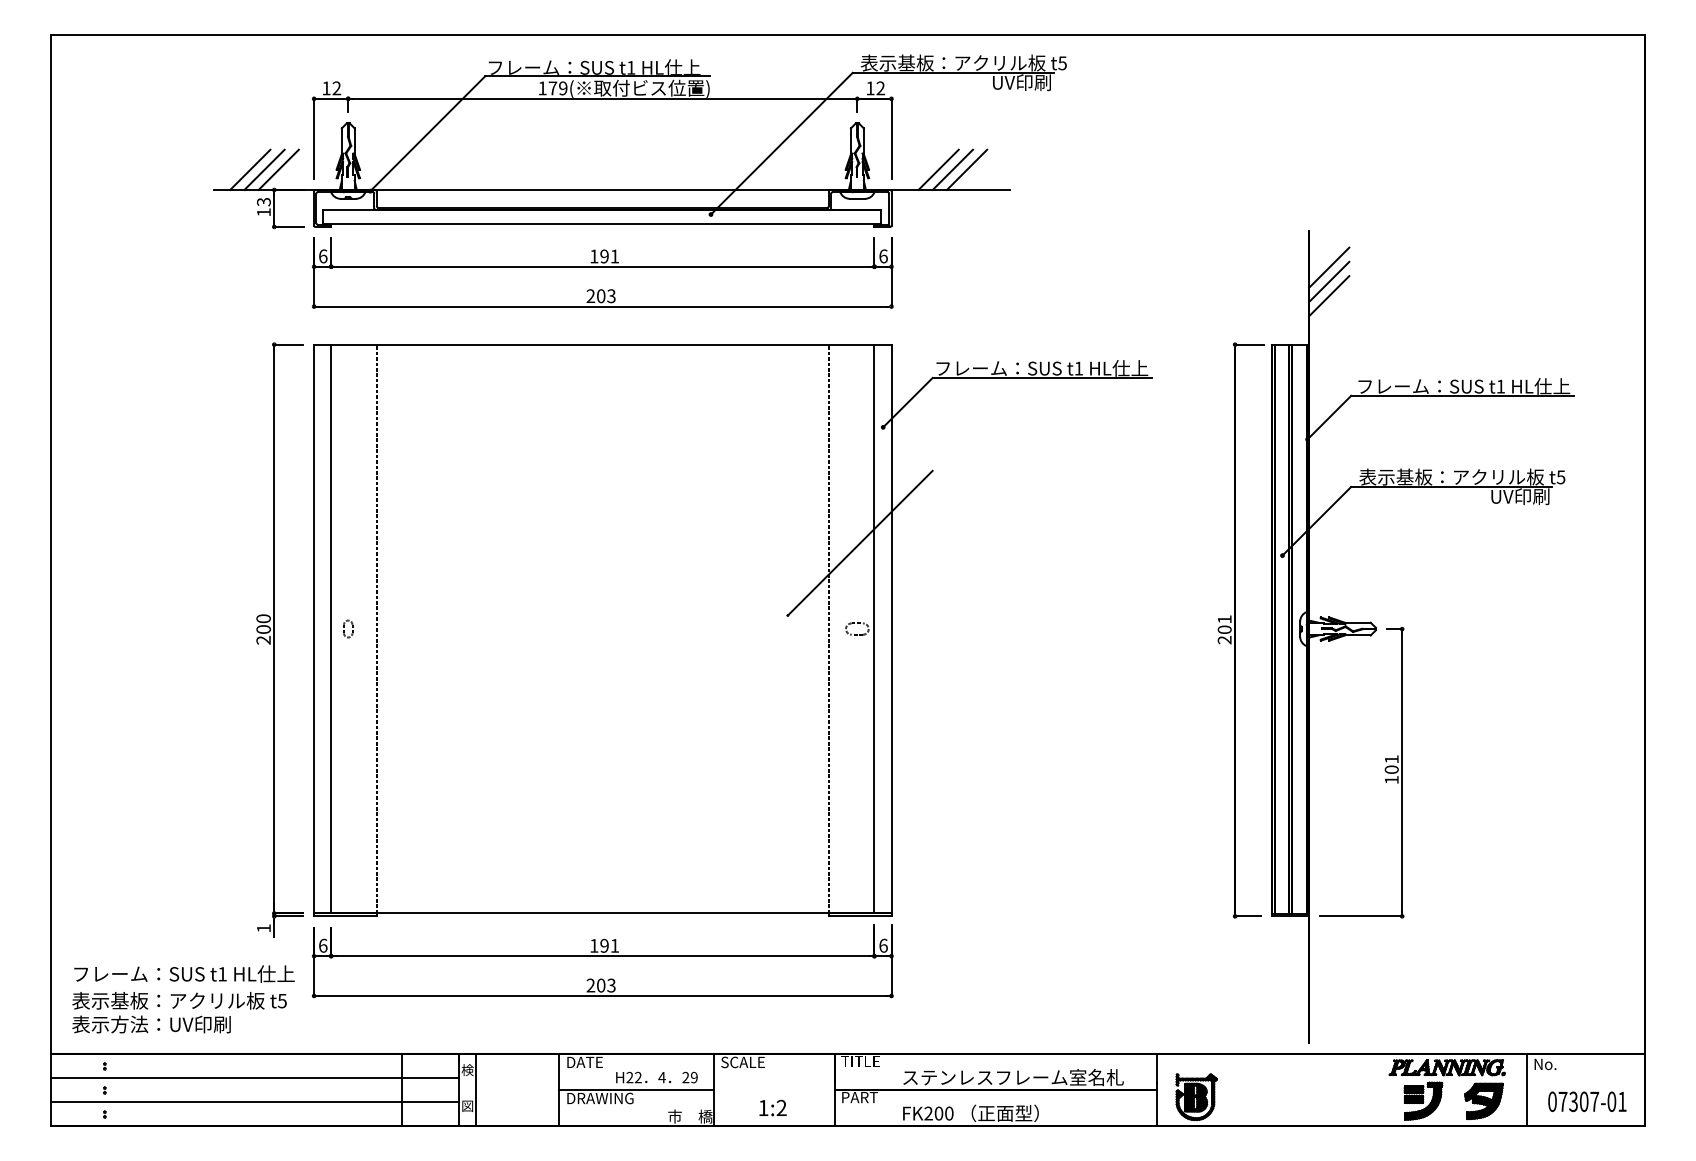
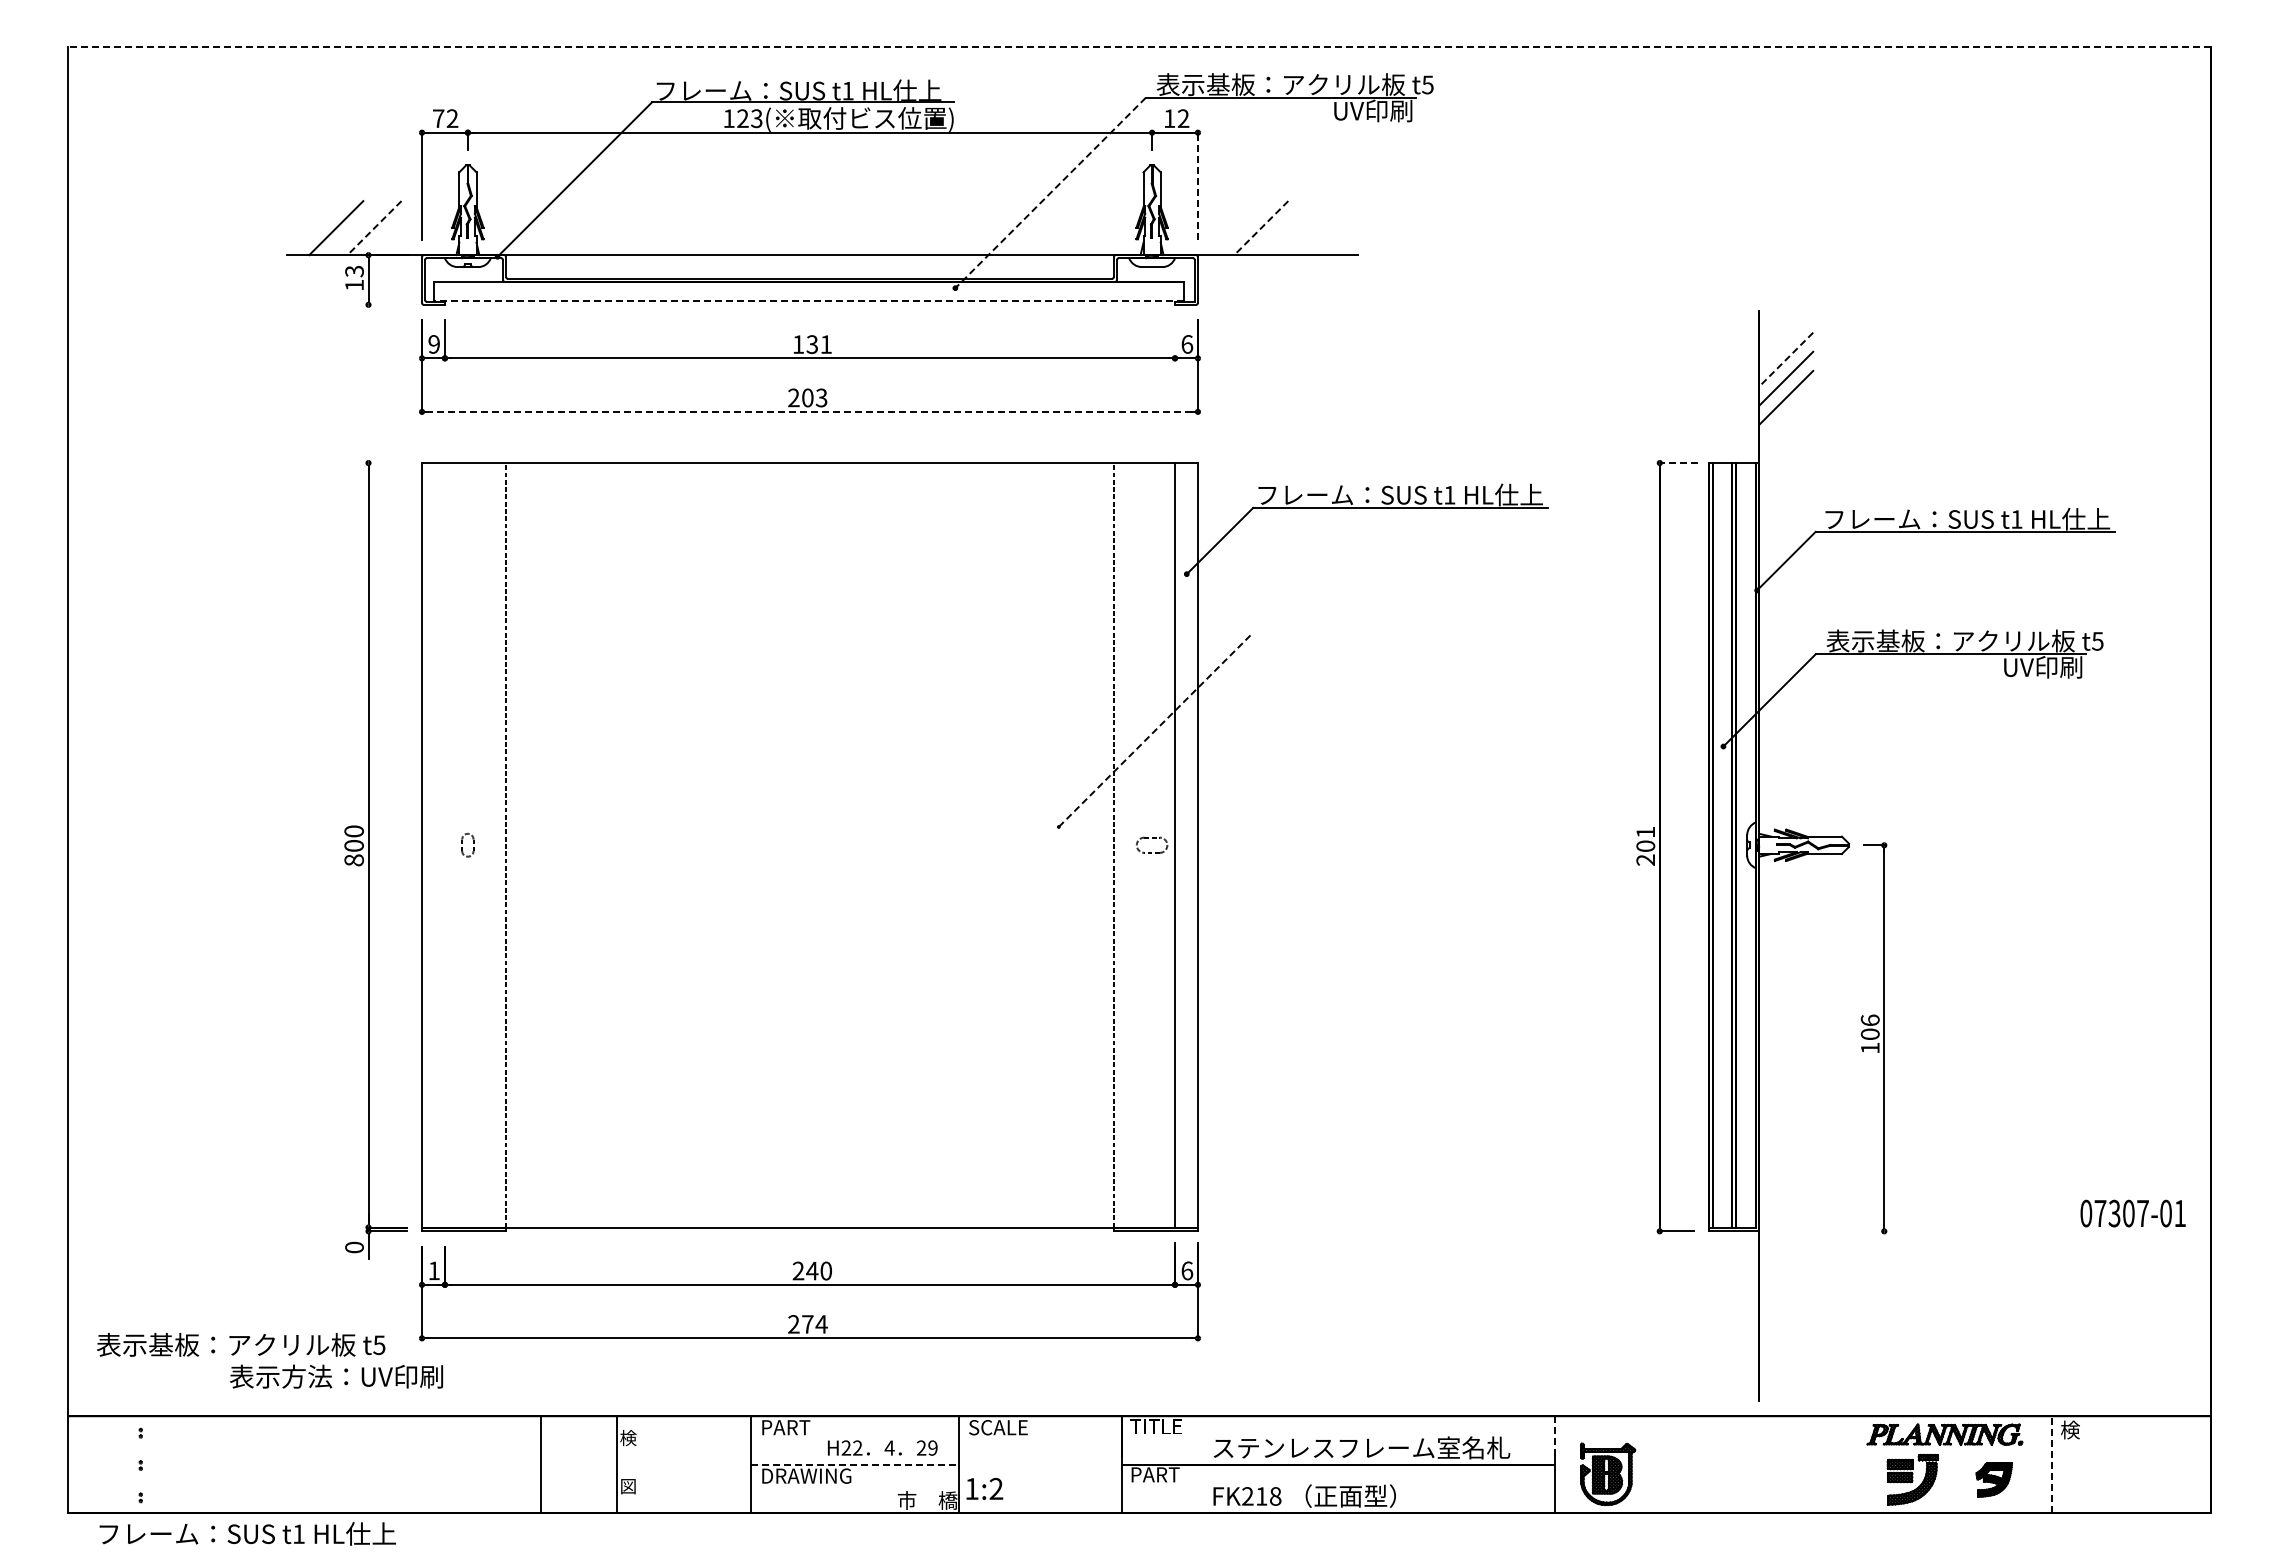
line: (847, 34) -> (1138, 46), solid -> dashed
text: (326, 88) -> (438, 118), 12 -> 72
text: (557, 88) -> (749, 118), 179( -> 123(
line: (891, 138) -> (1197, 186), solid -> dashed
line: (781, 144) -> (1050, 193), solid -> dashed
line: (264, 170) -> (355, 228), removed
line: (278, 170) -> (374, 228), solid -> dashed
line: (938, 170) -> (1260, 228), solid -> dashed
line: (952, 170) -> (1280, 228), removed
line: (967, 170) -> (1299, 228), removed
line: (601, 224) -> (808, 301), solid -> dashed
line: (289, 226) -> (388, 304), removed
line: (874, 252) -> (1175, 339), removed
text: (323, 256) -> (434, 344), 6 -> 9
text: (603, 256) -> (811, 344), 191 -> 131
line: (1328, 268) -> (1785, 360), solid -> dashed
line: (602, 306) -> (809, 411), solid -> dashed
line: (288, 344) -> (387, 463), removed
line: (1249, 344) -> (1678, 463), solid -> dashed
line: (860, 542) -> (1156, 729), solid -> dashed
line: (330, 629) -> (444, 845), removed
text: (263, 640) -> (353, 860), 200 -> 800
text: (1391, 758) -> (1869, 1019), 101 -> 106
line: (1361, 916) -> (1829, 1231), removed
text: (263, 928) -> (354, 1247), 1 -> 0
text: (323, 945) -> (434, 1270), 6 -> 1
text: (603, 945) -> (811, 1270), 191 -> 240
text: (184, 973) -> (247, 1533), moved
text: (606, 985) -> (814, 1324), 203 -> 274
text: (151, 1024) -> (336, 1376), moved
text: (586, 1062) -> (787, 1427), DATE -> PART
text: (1545, 1063) -> (2076, 1429), No. -> 検
line: (1157, 1069) -> (1555, 1436), solid -> dashed
line: (254, 1077) -> (342, 1448), removed
line: (475, 1089) -> (639, 1464), removed
line: (636, 1089) -> (855, 1464), solid -> dashed
line: (1527, 1089) -> (2052, 1464), solid -> dashed
part: (1484, 1100) -> (1994, 1479), size x0.7
line: (254, 1101) -> (342, 1480), removed
text: (1586, 1101) -> (2132, 1213), moved
text: (772, 1107) -> (984, 1488), moved
text: (943, 1113) -> (1268, 1496), FK200 -> FK218

